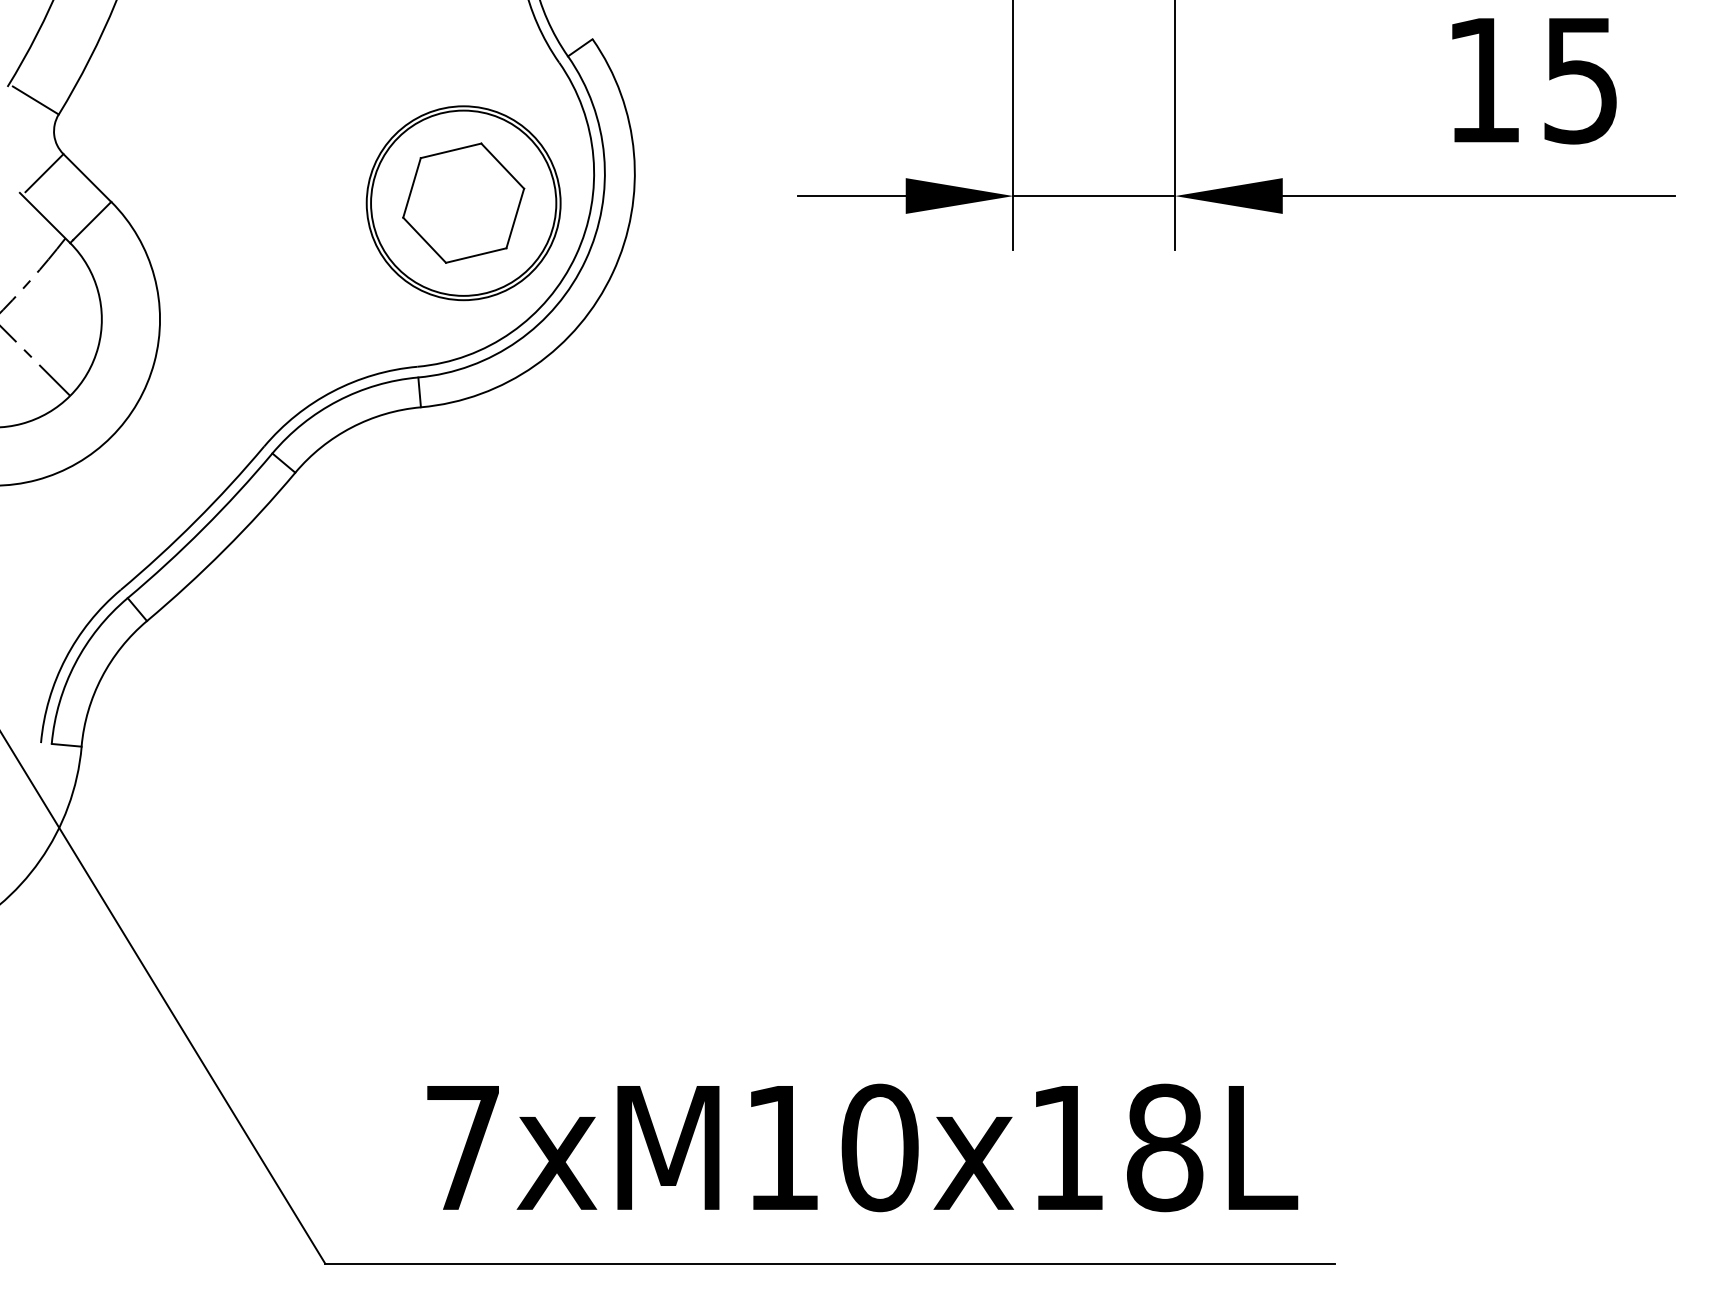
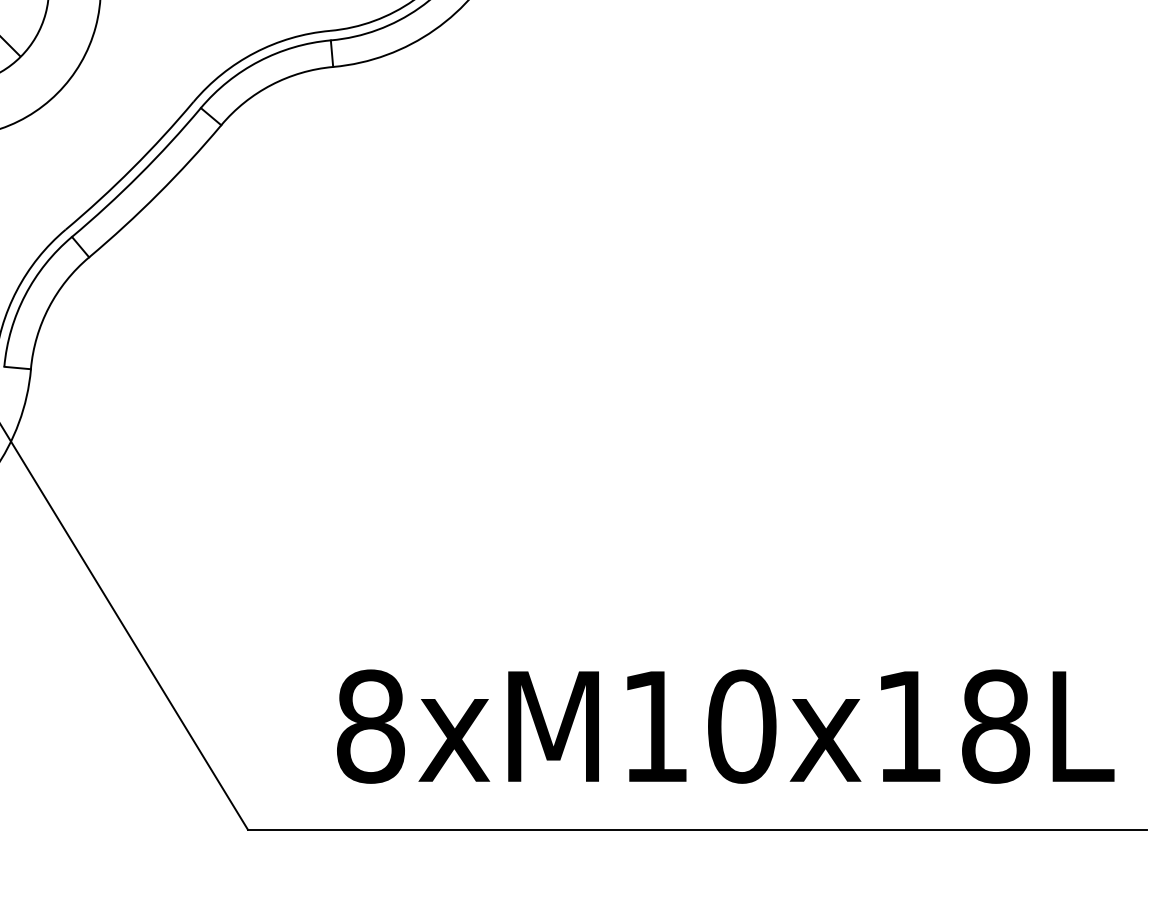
text: (463, 1147) -> (371, 726), 7xM10x18L -> 8xM10x18L

